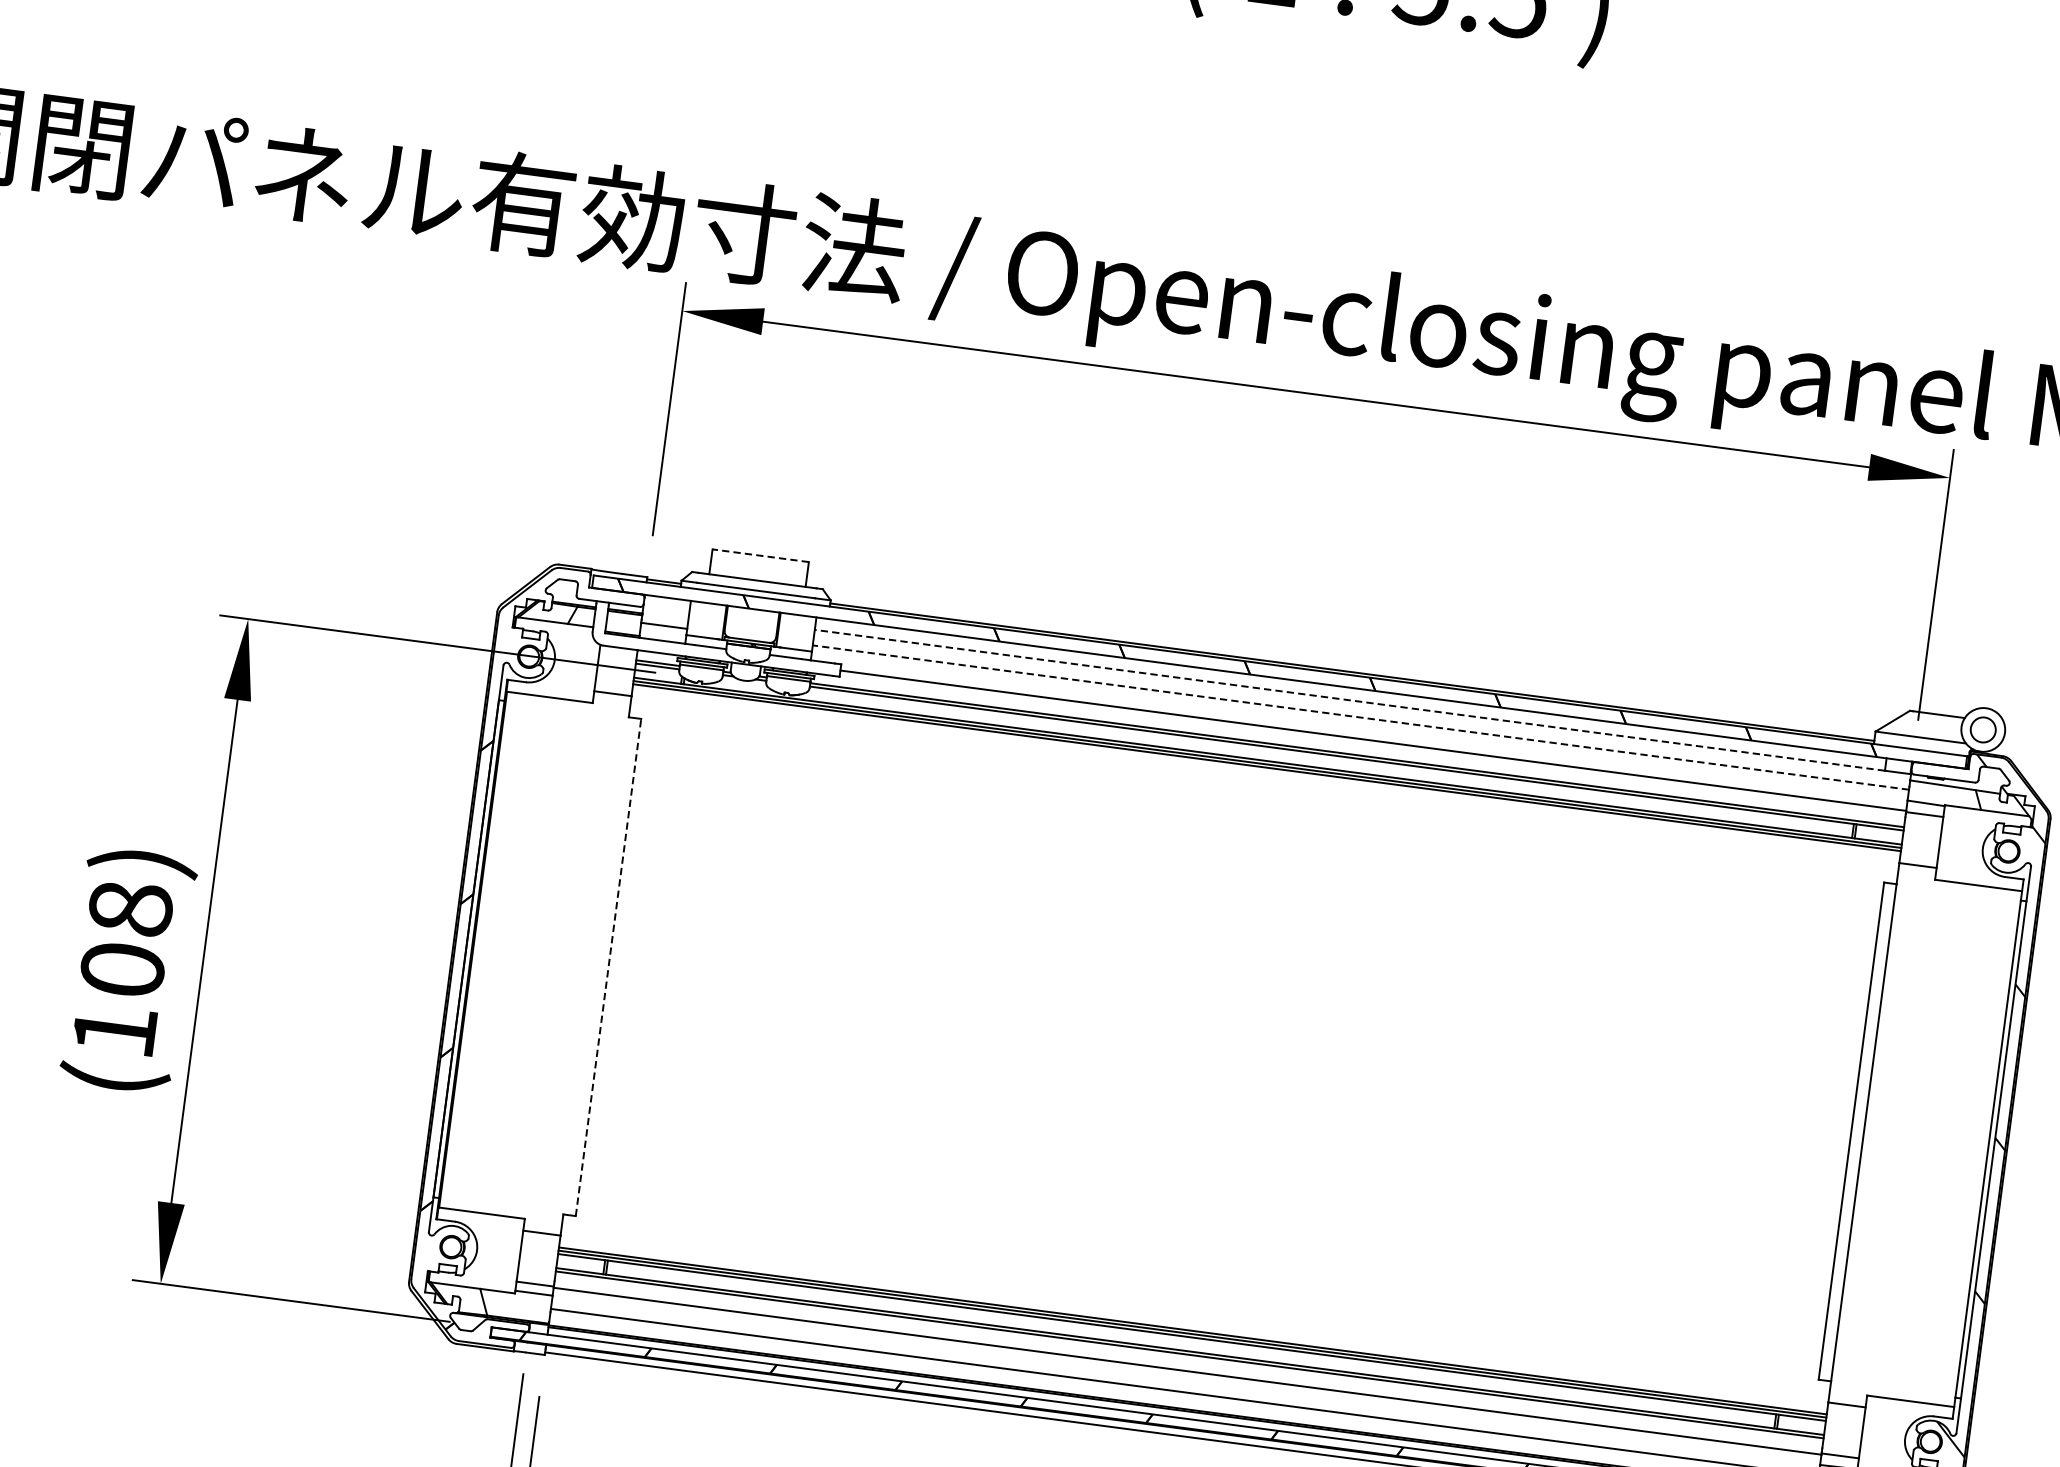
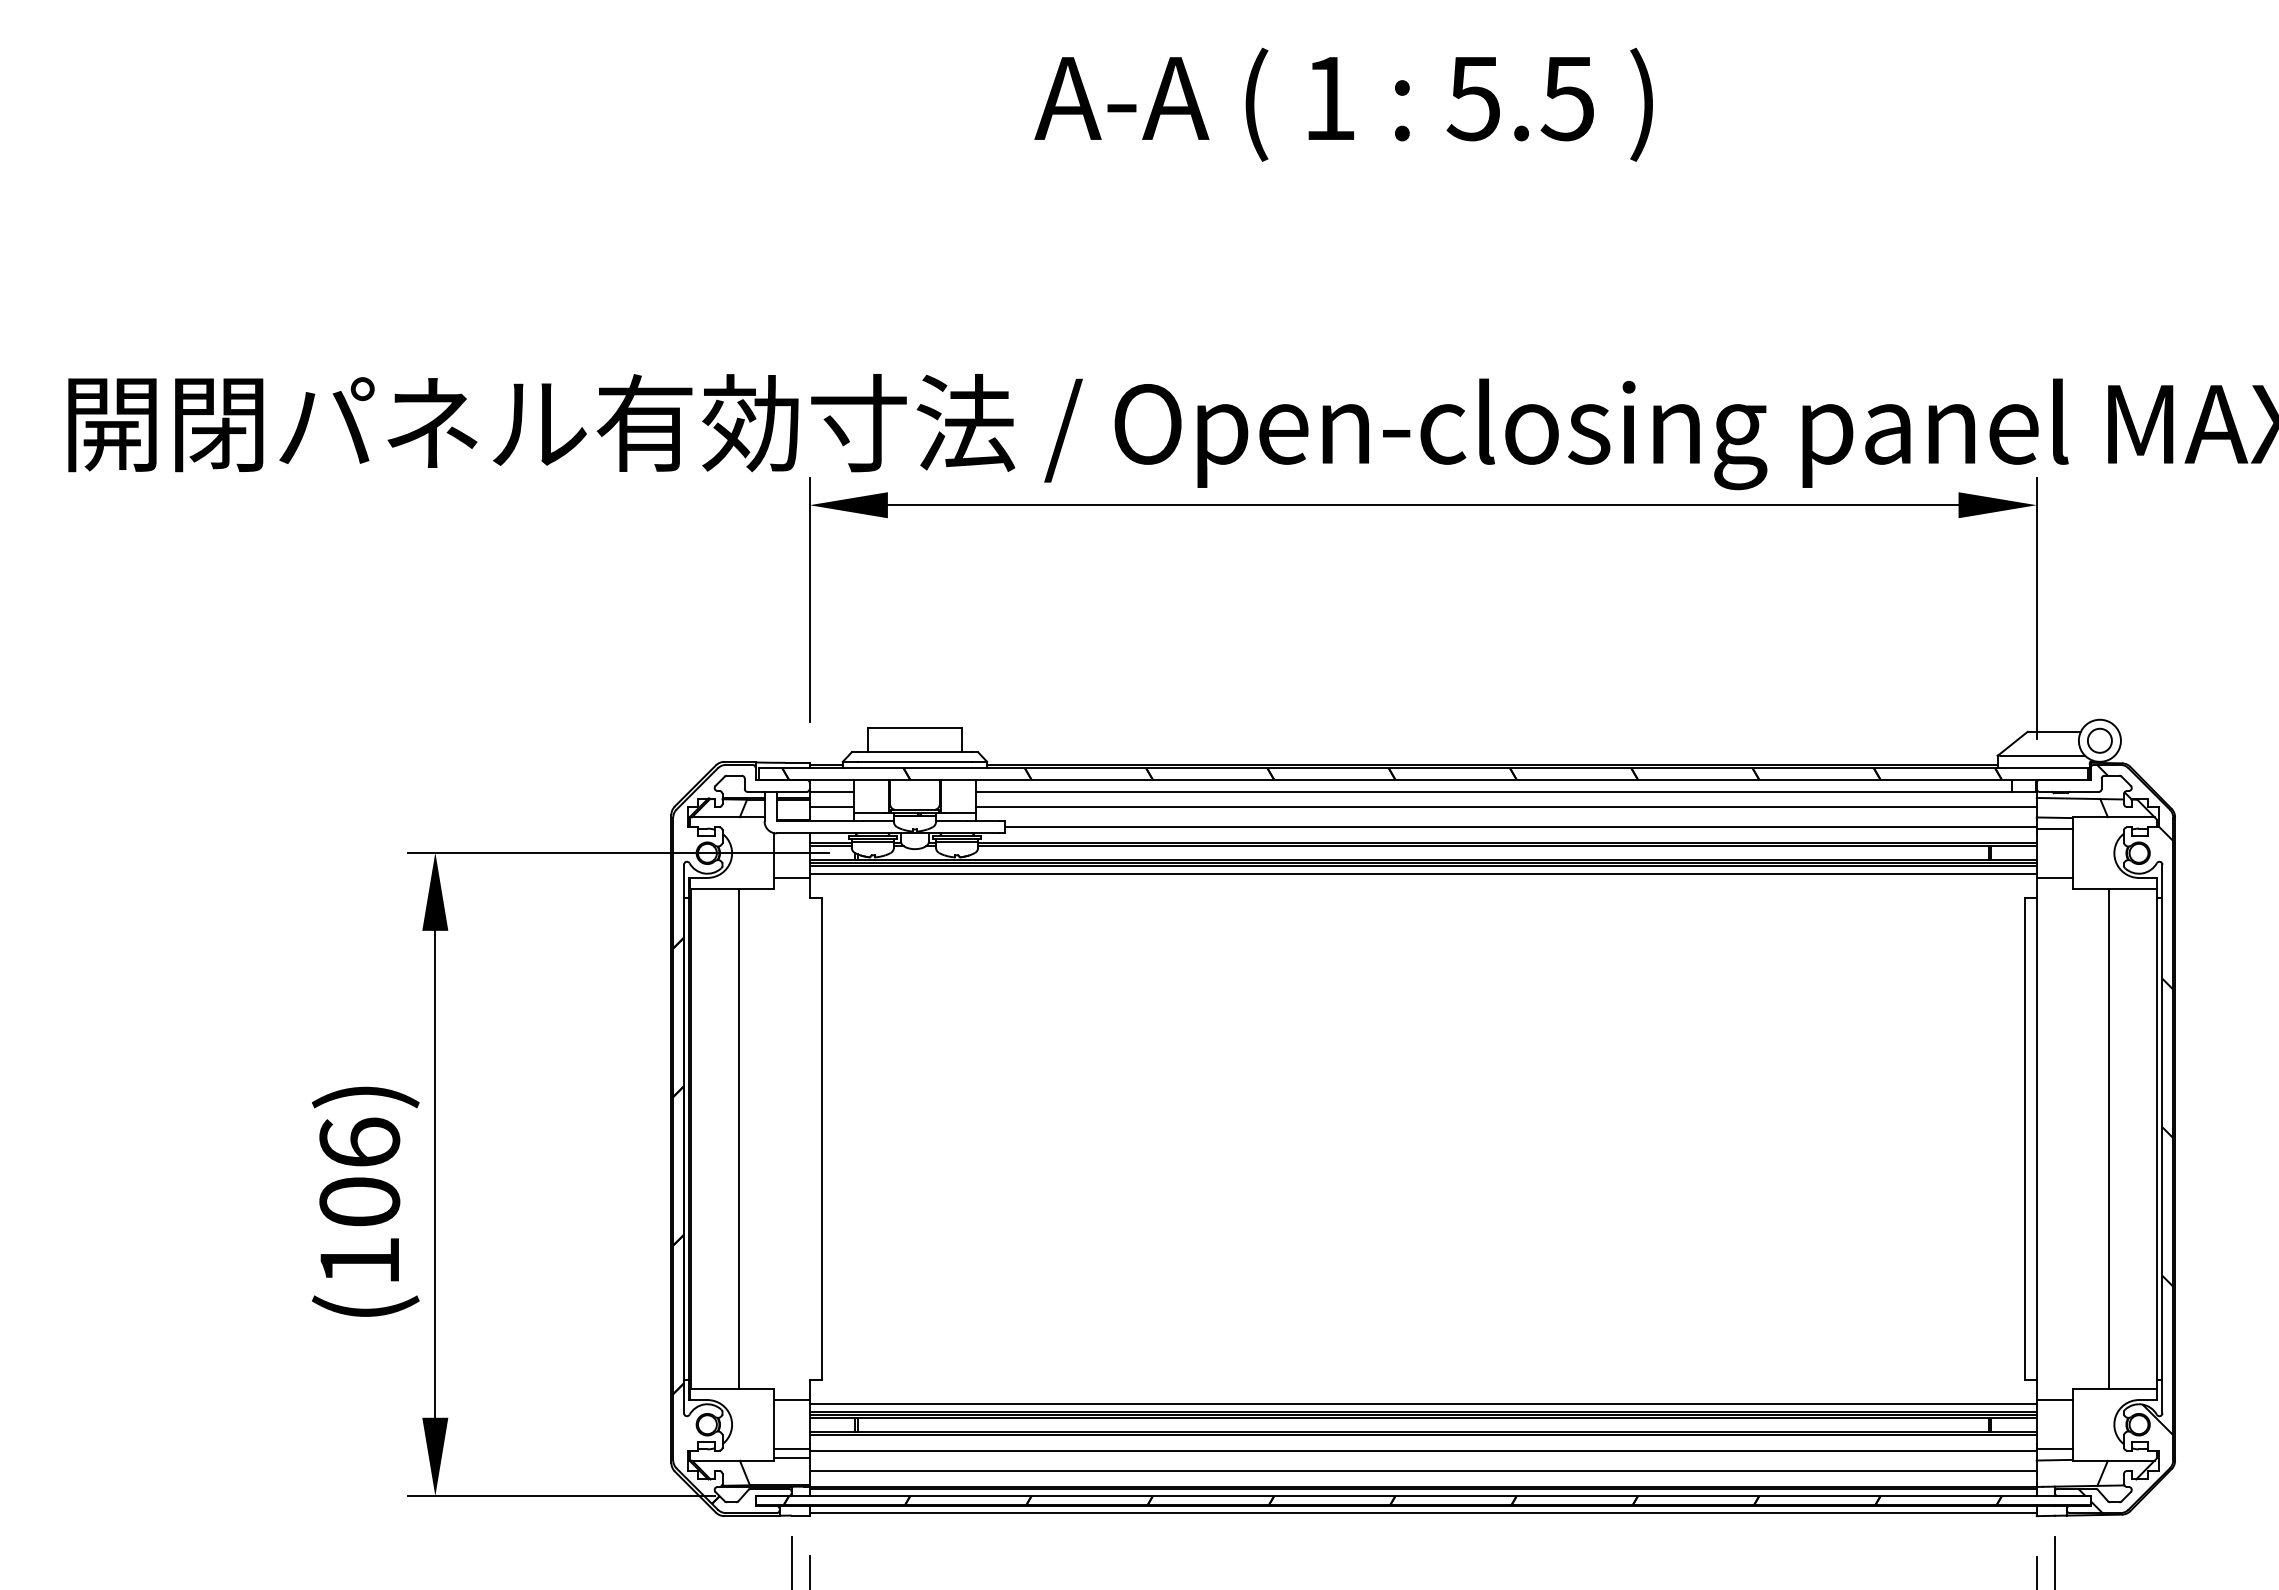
line: (760, 556) -> (914, 728), dashed -> solid
line: (665, 609) -> (831, 791), added
line: (1349, 699) -> (1493, 791), dashed -> solid
line: (1361, 717) -> (1506, 806), dashed -> solid
line: (1265, 774) -> (1422, 873), added
text: (130, 908) -> (359, 1142), (108) -> (106)
line: (523, 955) -> (739, 1138), added
line: (608, 967) -> (821, 1139), dashed -> solid
line: (1938, 1142) -> (2108, 1138), added
line: (1193, 1323) -> (1422, 1404), added

